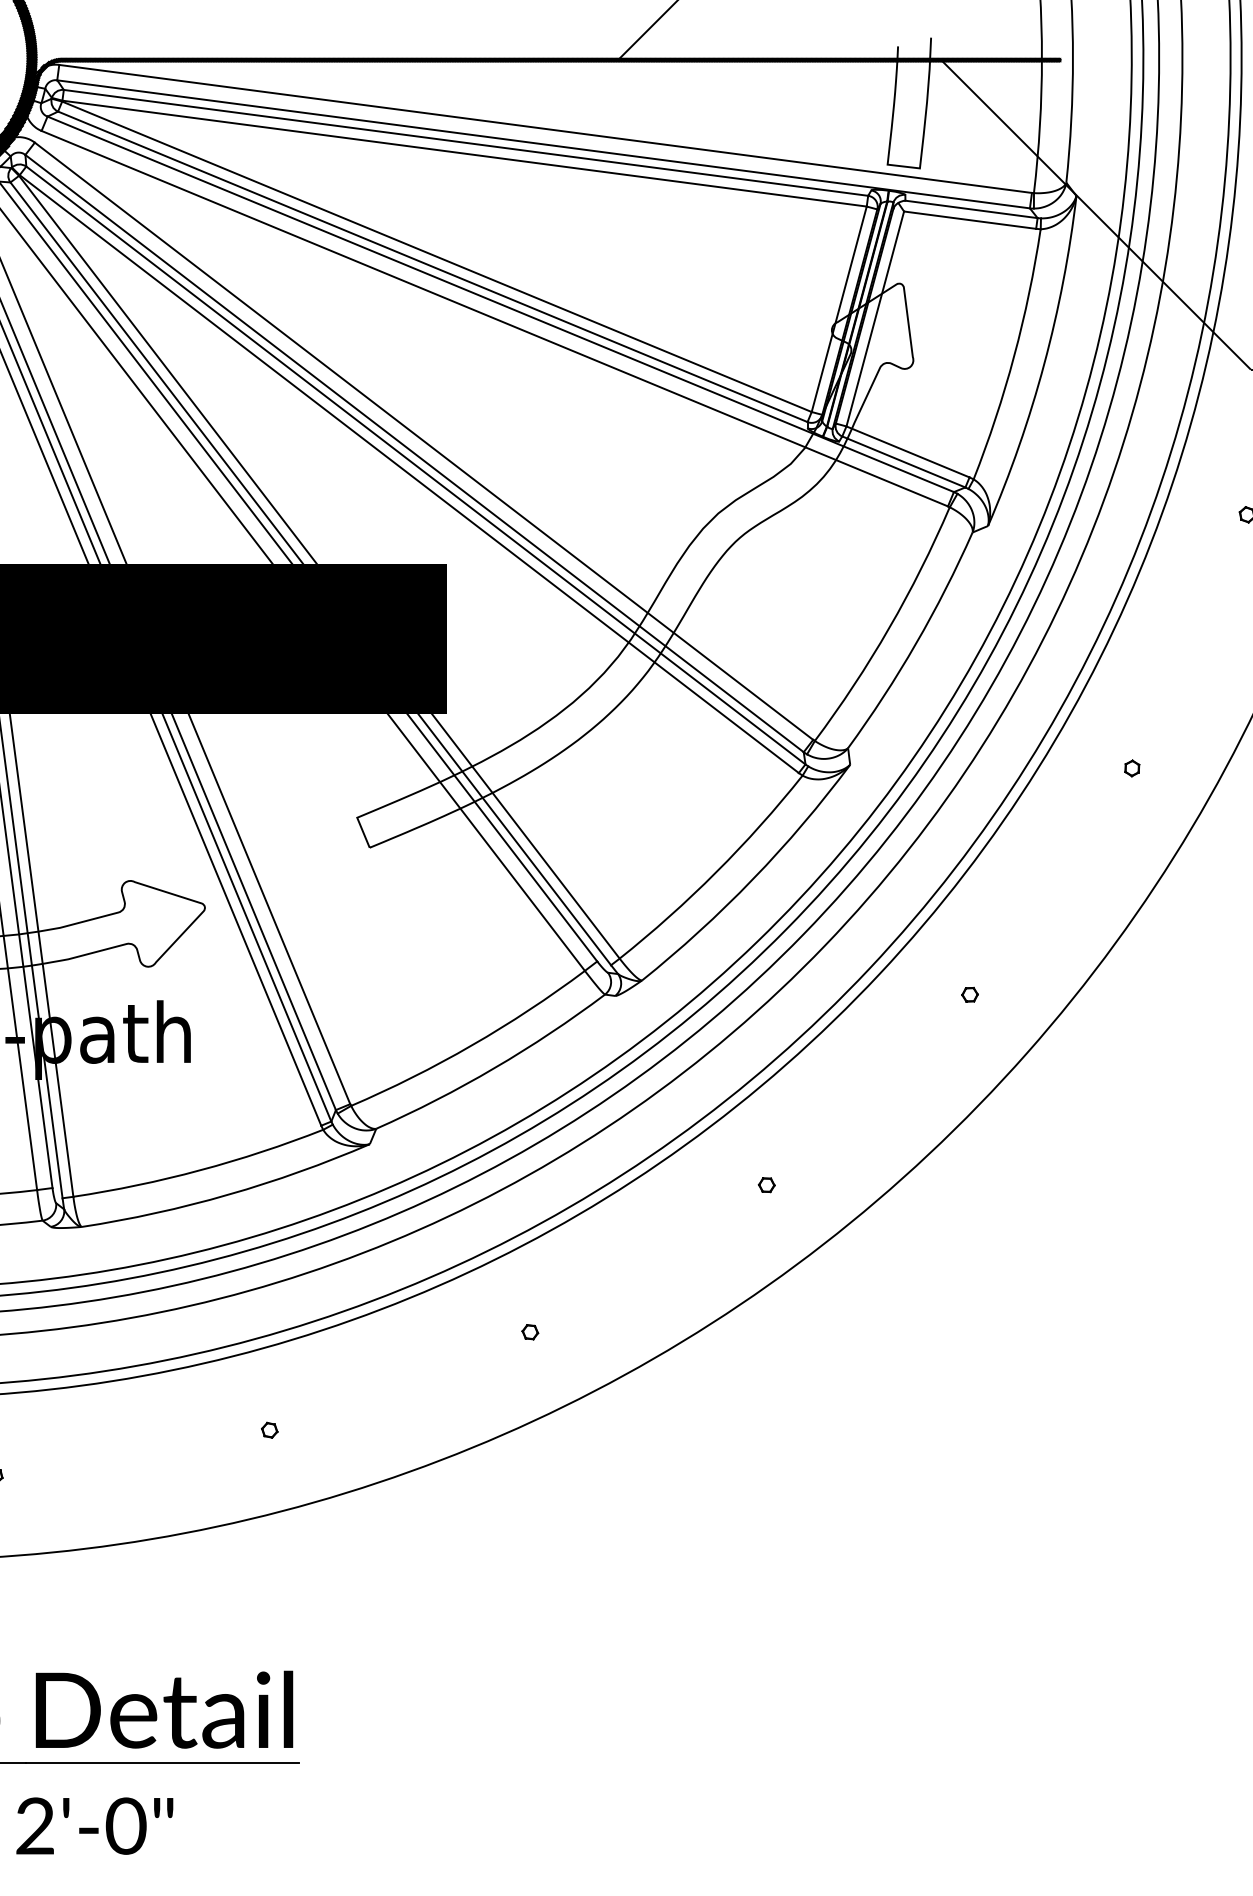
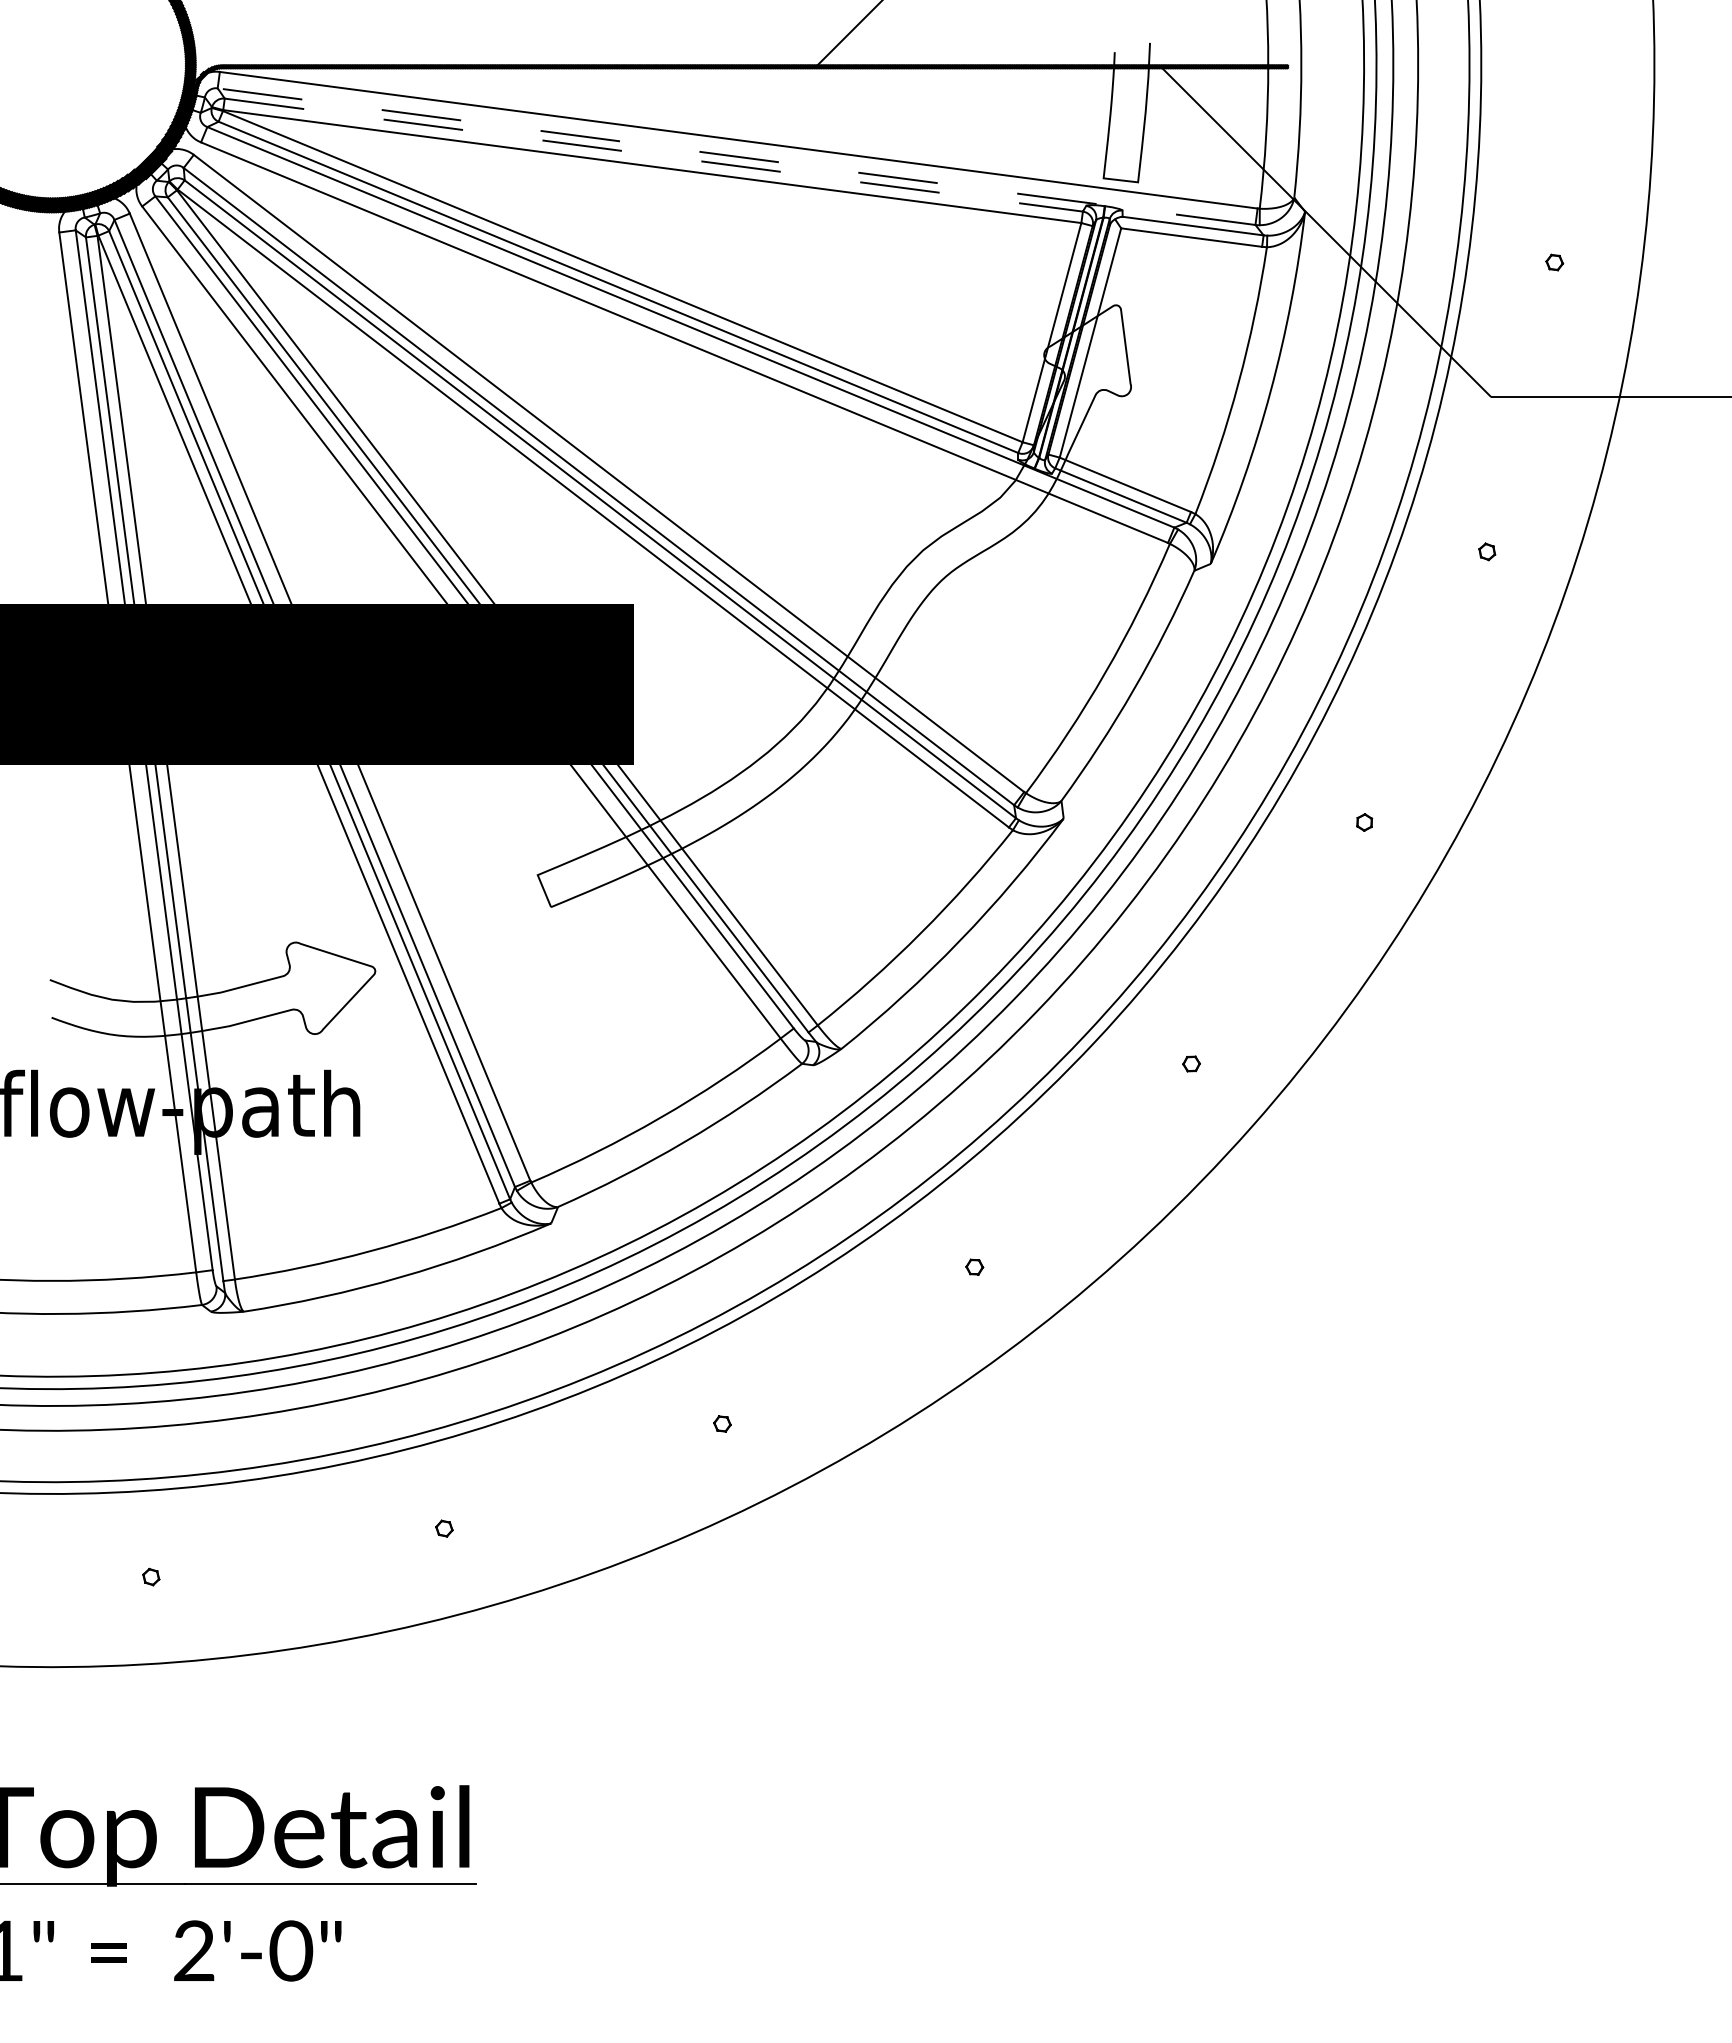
line: (465, 143) -> (653, 155), solid -> dashed
line: (543, 144) -> (736, 156), solid -> dashed

